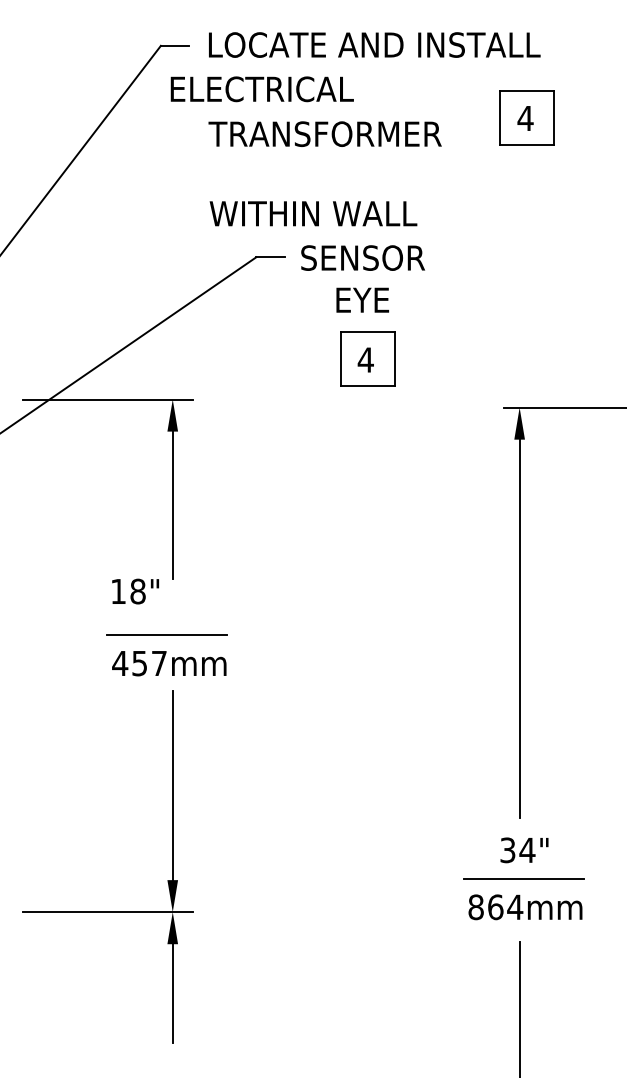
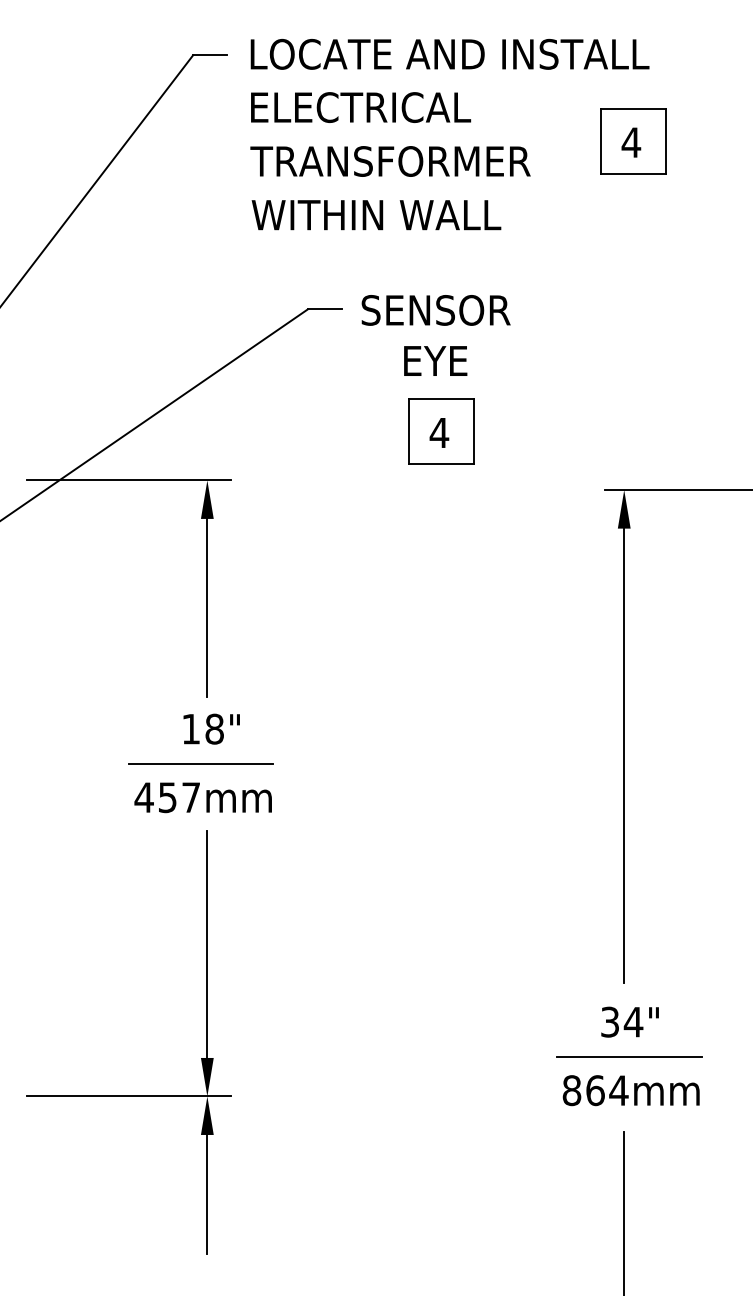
text: (262, 89) -> (361, 107), moved
text: (313, 214) -> (376, 215), moved
text: (135, 591) -> (211, 728), moved

